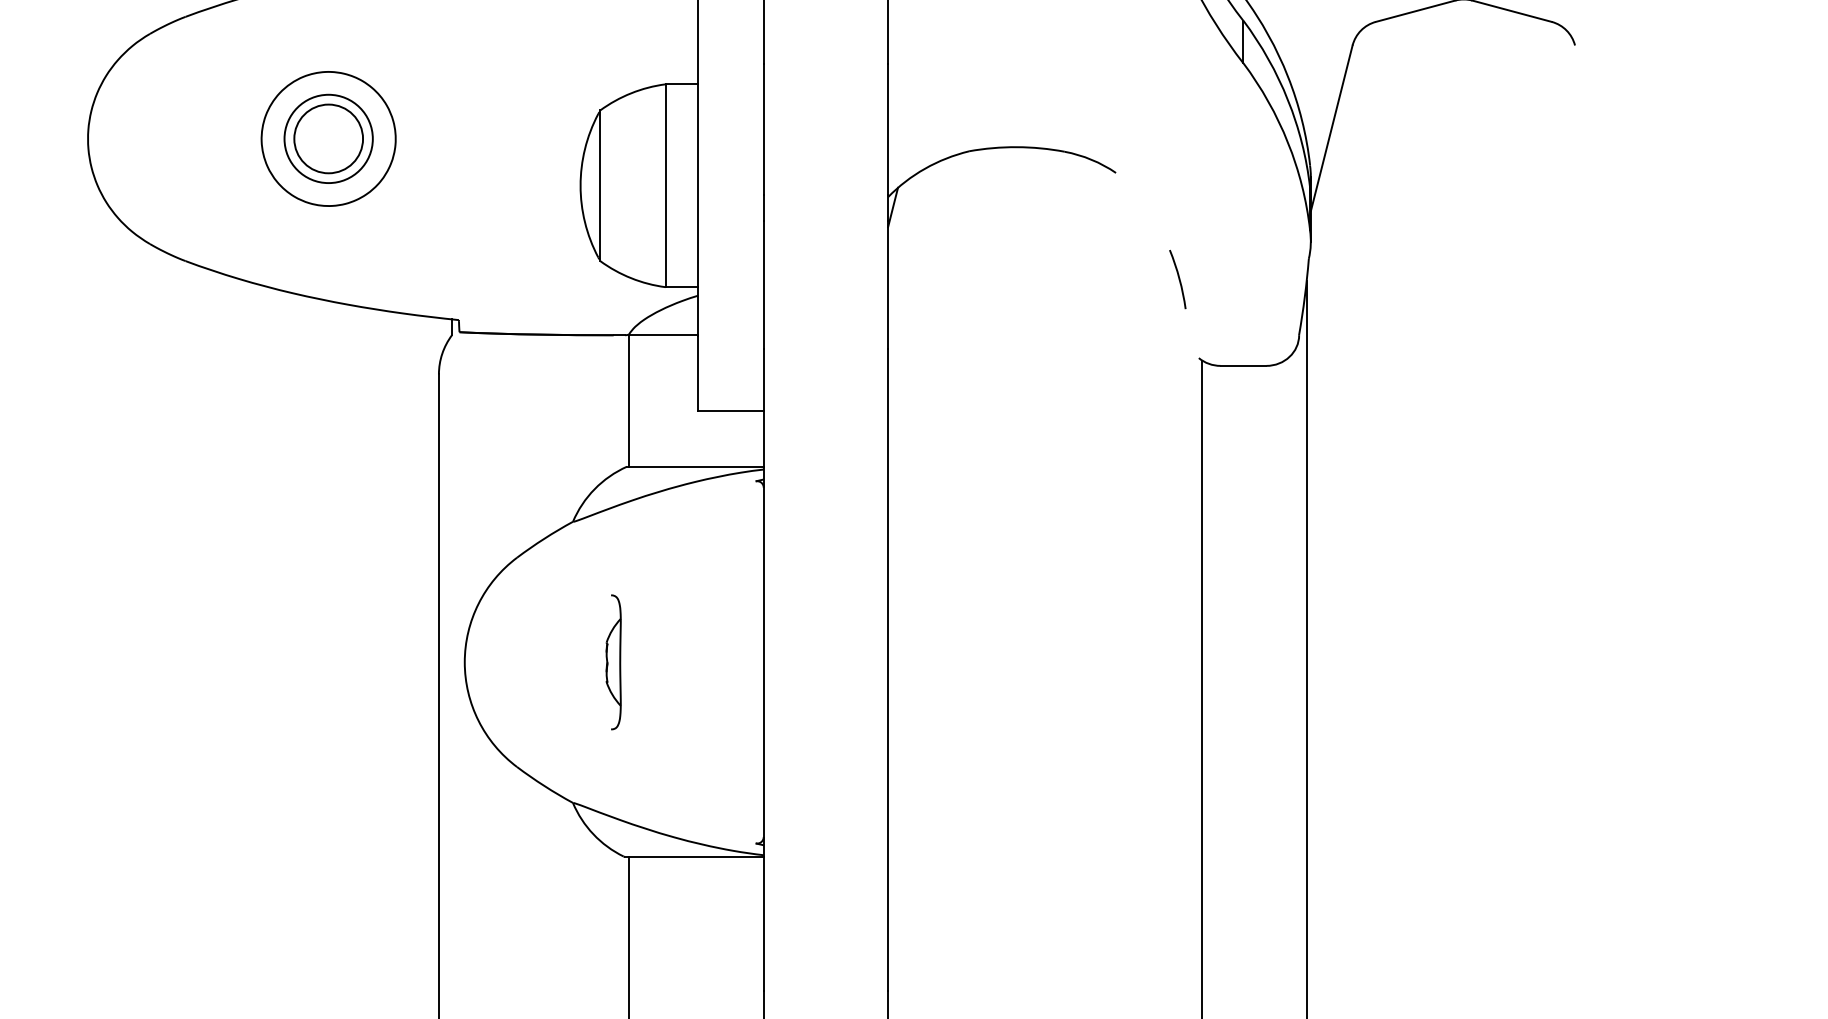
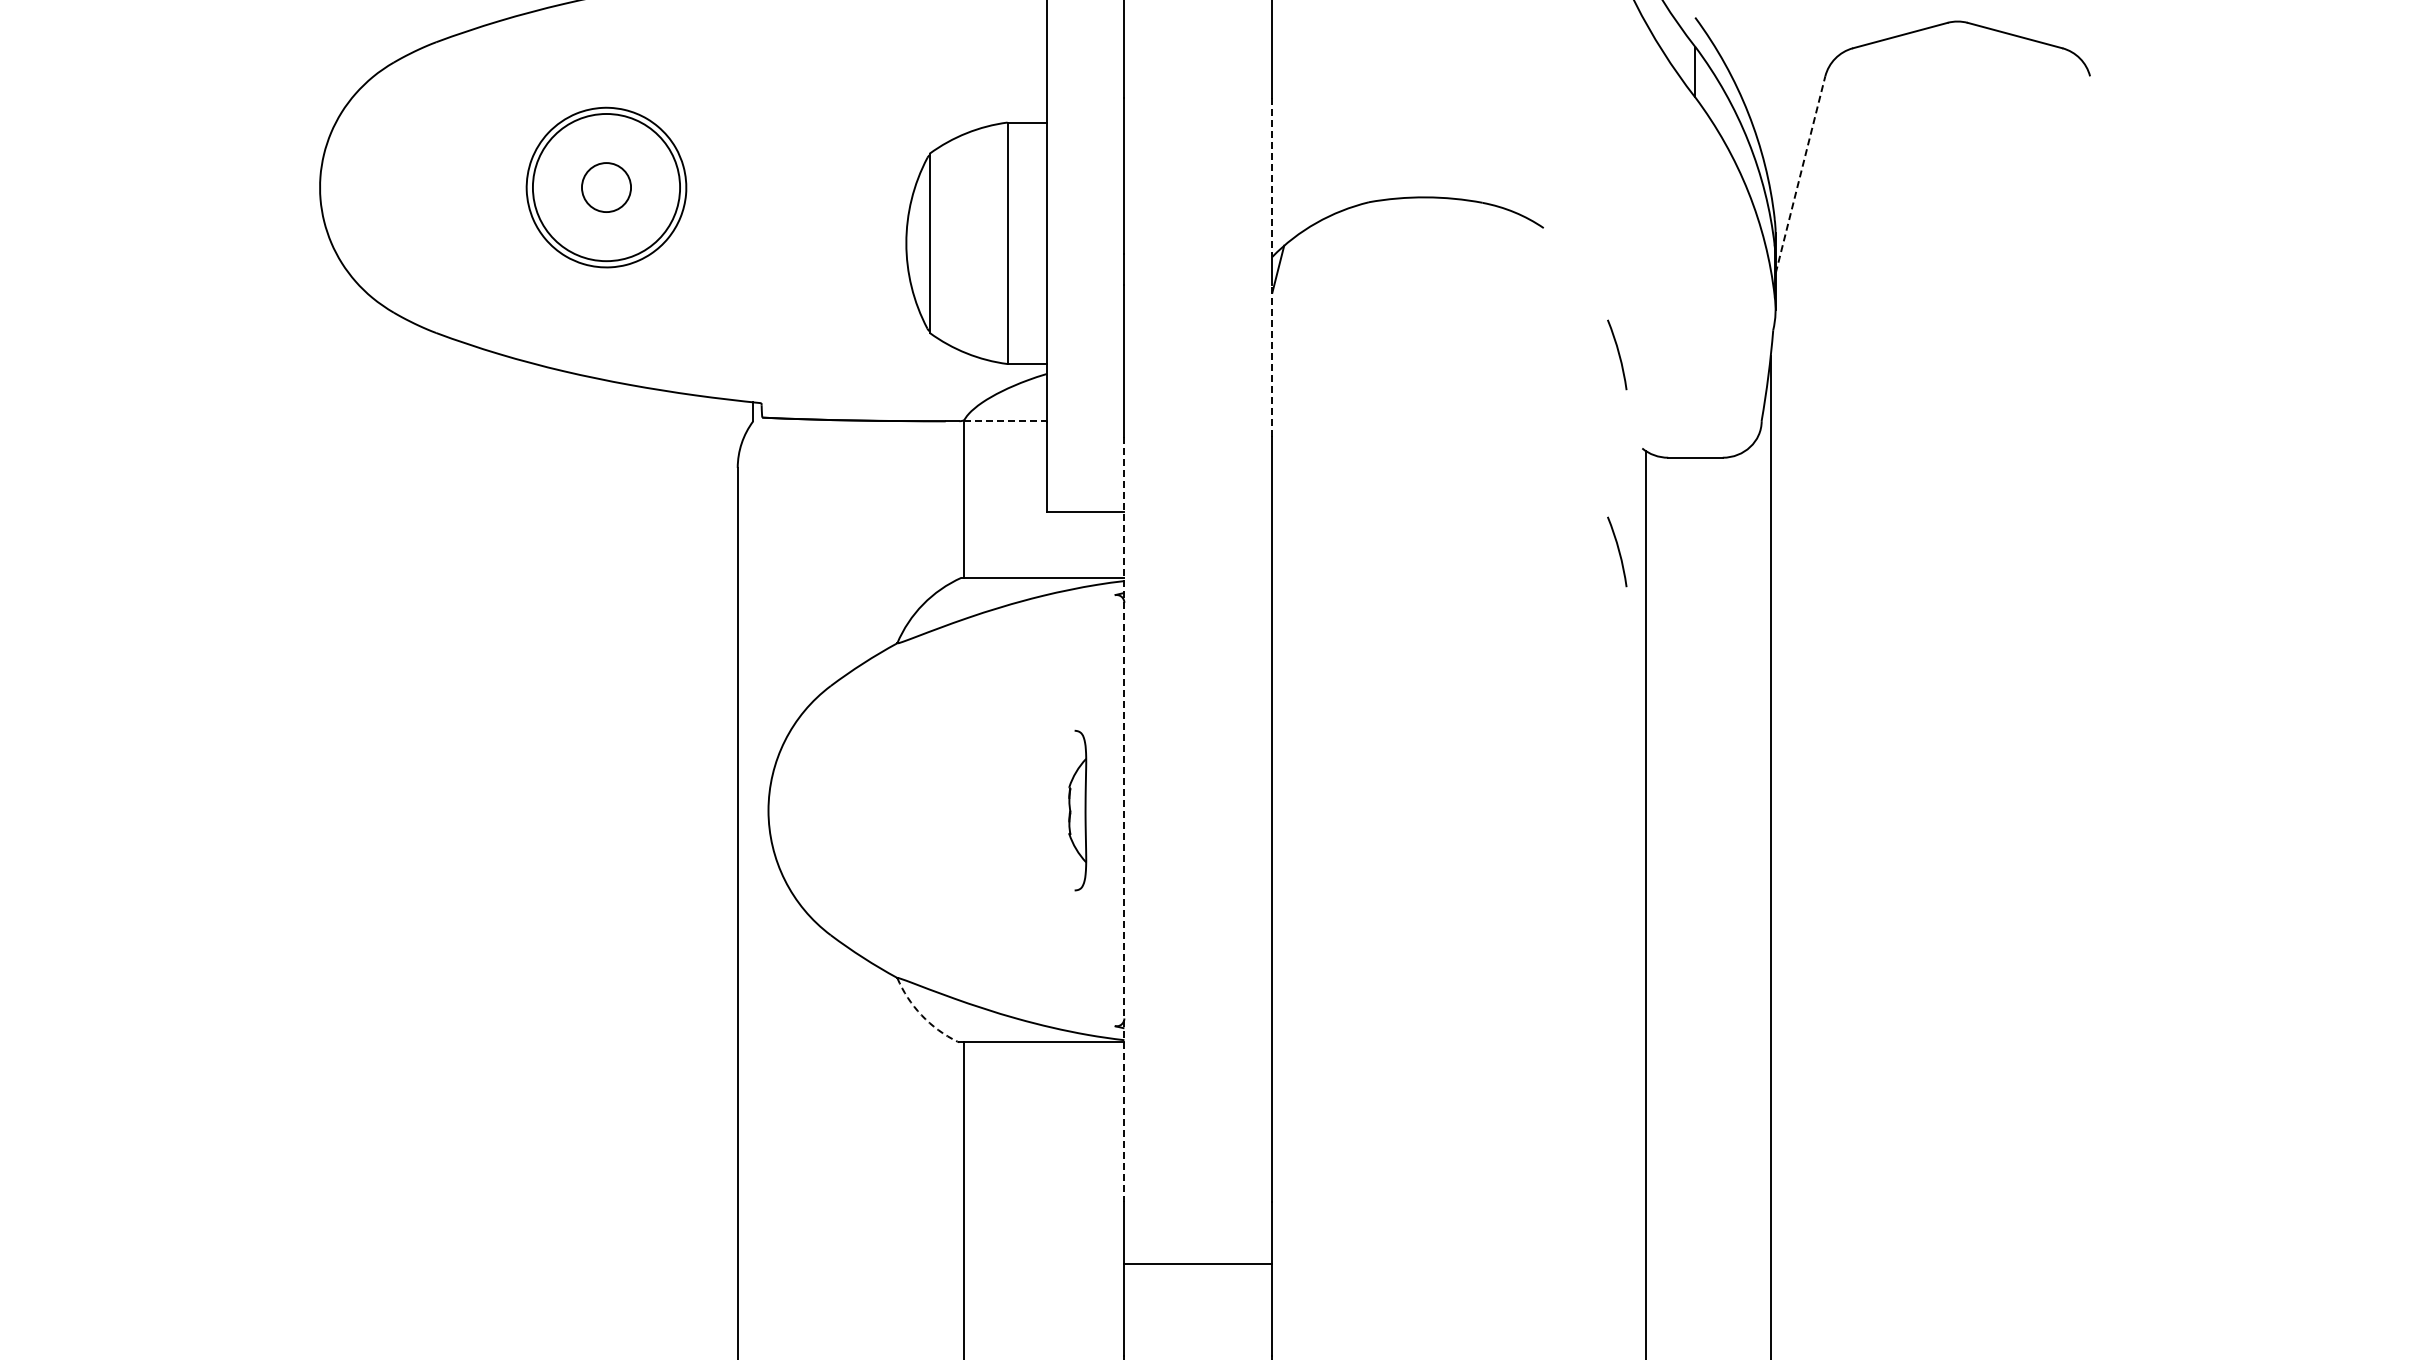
line: (1331, 127) -> (1800, 174), solid -> dashed
line: (888, 128) -> (1272, 175), solid -> dashed
circle: (328, 138) -> (606, 187), size x0.6
circle: (328, 138) -> (606, 187), size x1.4
line: (888, 285) -> (1272, 361), solid -> dashed
line: (663, 334) -> (1005, 420), solid -> dashed
curve: (1178, 444) -> (1618, 551), added
part: (613, 662) -> (1077, 810), moved
line: (763, 669) -> (1124, 819), solid -> dashed
arc: (593, 834) -> (921, 1015), solid -> dashed

